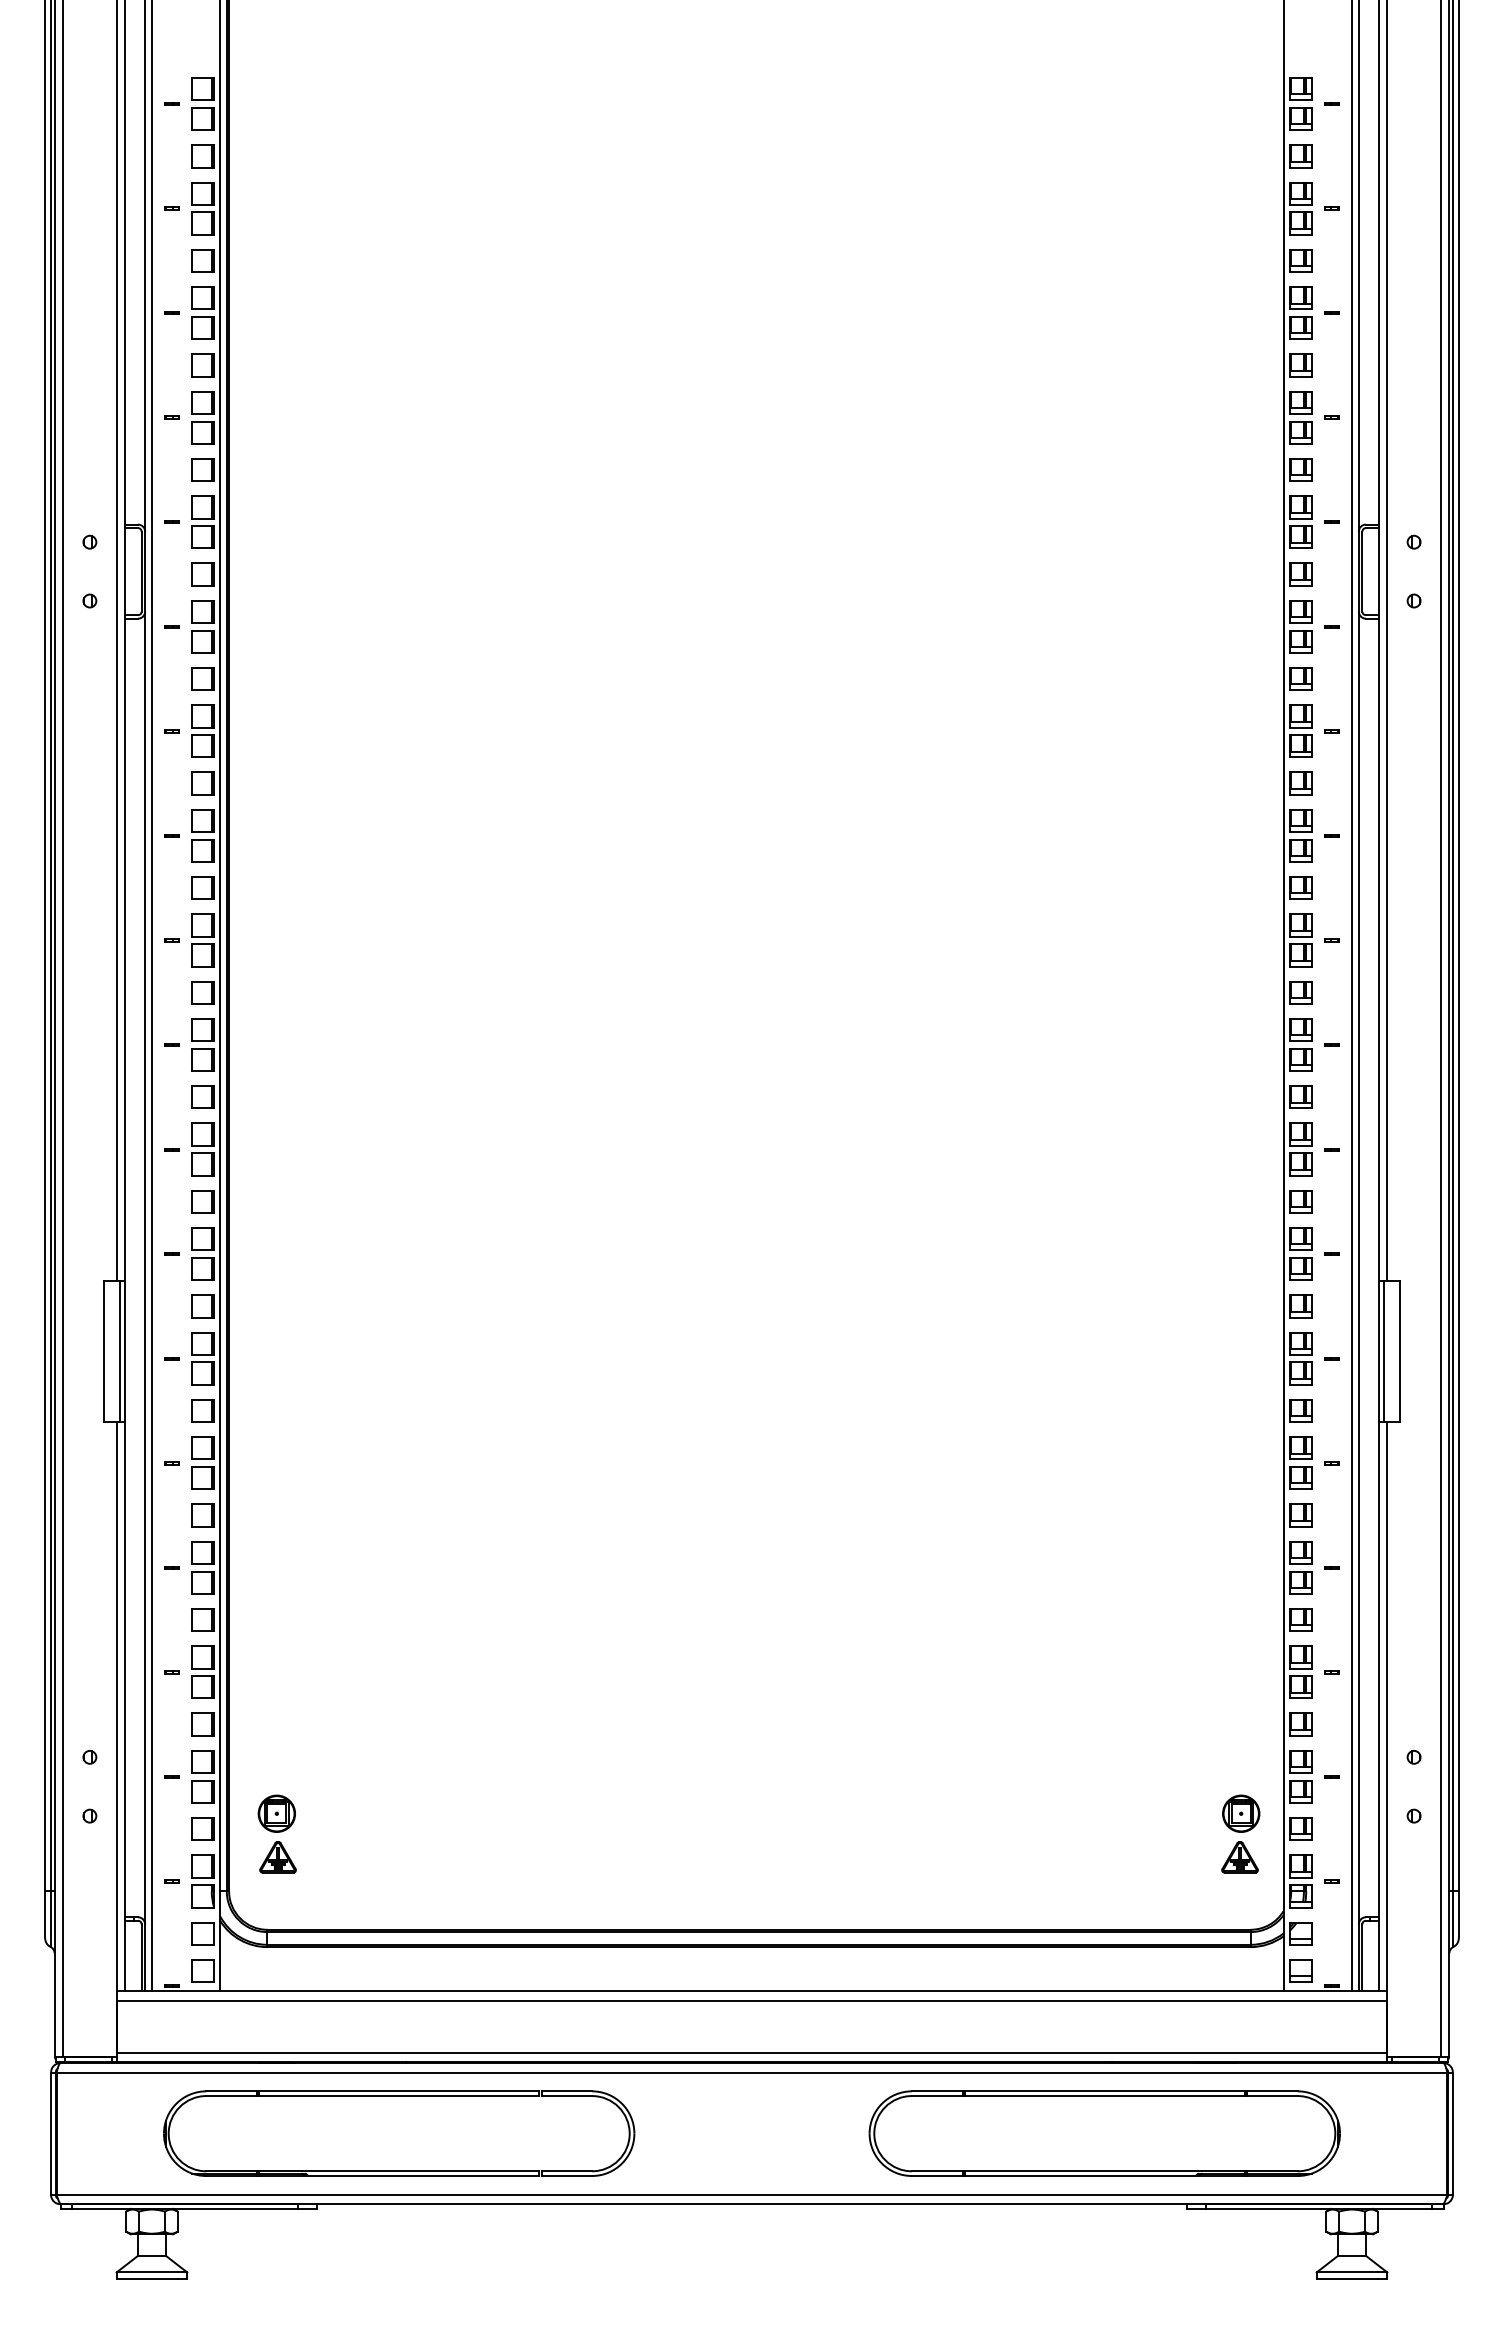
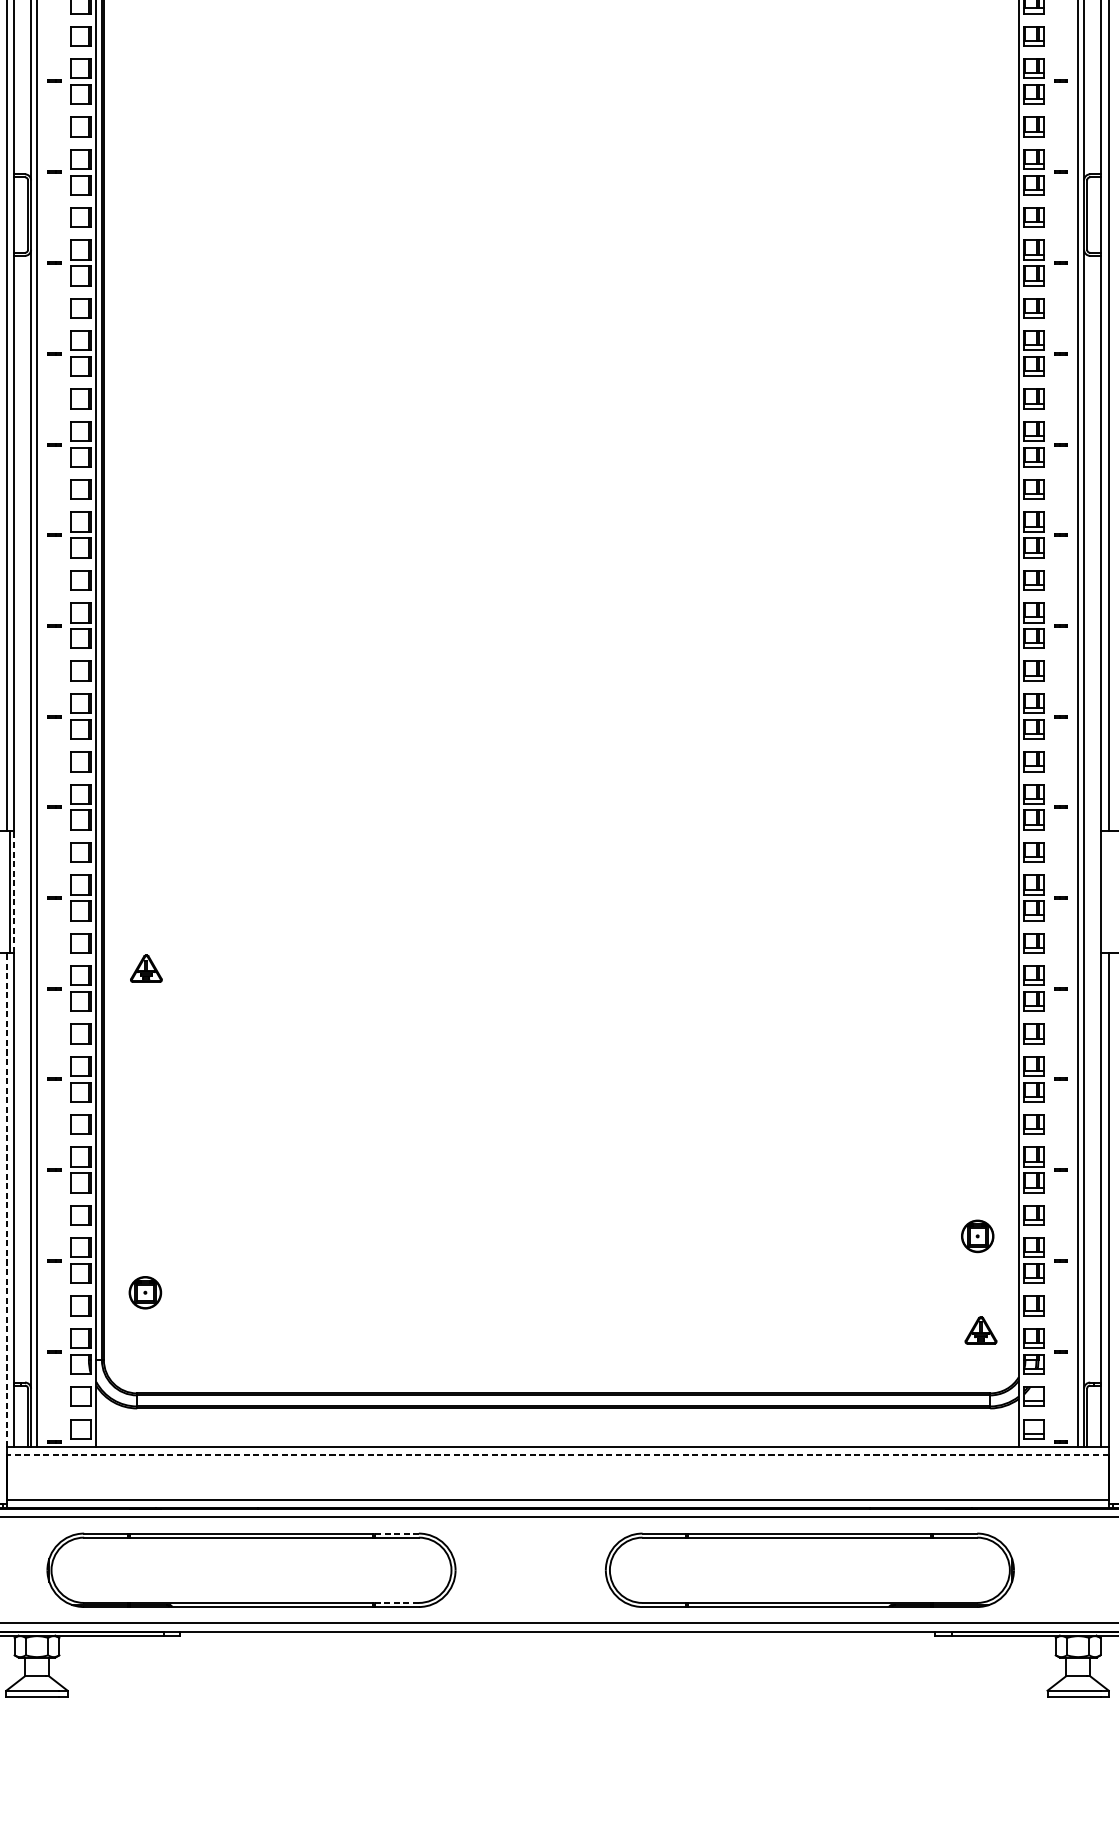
line: (125, 1351) -> (14, 891), solid -> dashed
line: (1383, 1351) -> (1105, 891), removed
line: (116, 1706) -> (6, 1199), solid -> dashed
part: (1241, 1813) -> (977, 1236), moved
part: (277, 1857) -> (145, 968), moved
line: (751, 2000) -> (557, 1454), solid -> dashed
line: (567, 2091) -> (397, 1533), solid -> dashed
part: (1104, 2133) -> (809, 1570), moved
line: (566, 2171) -> (396, 1603), solid -> dashed

